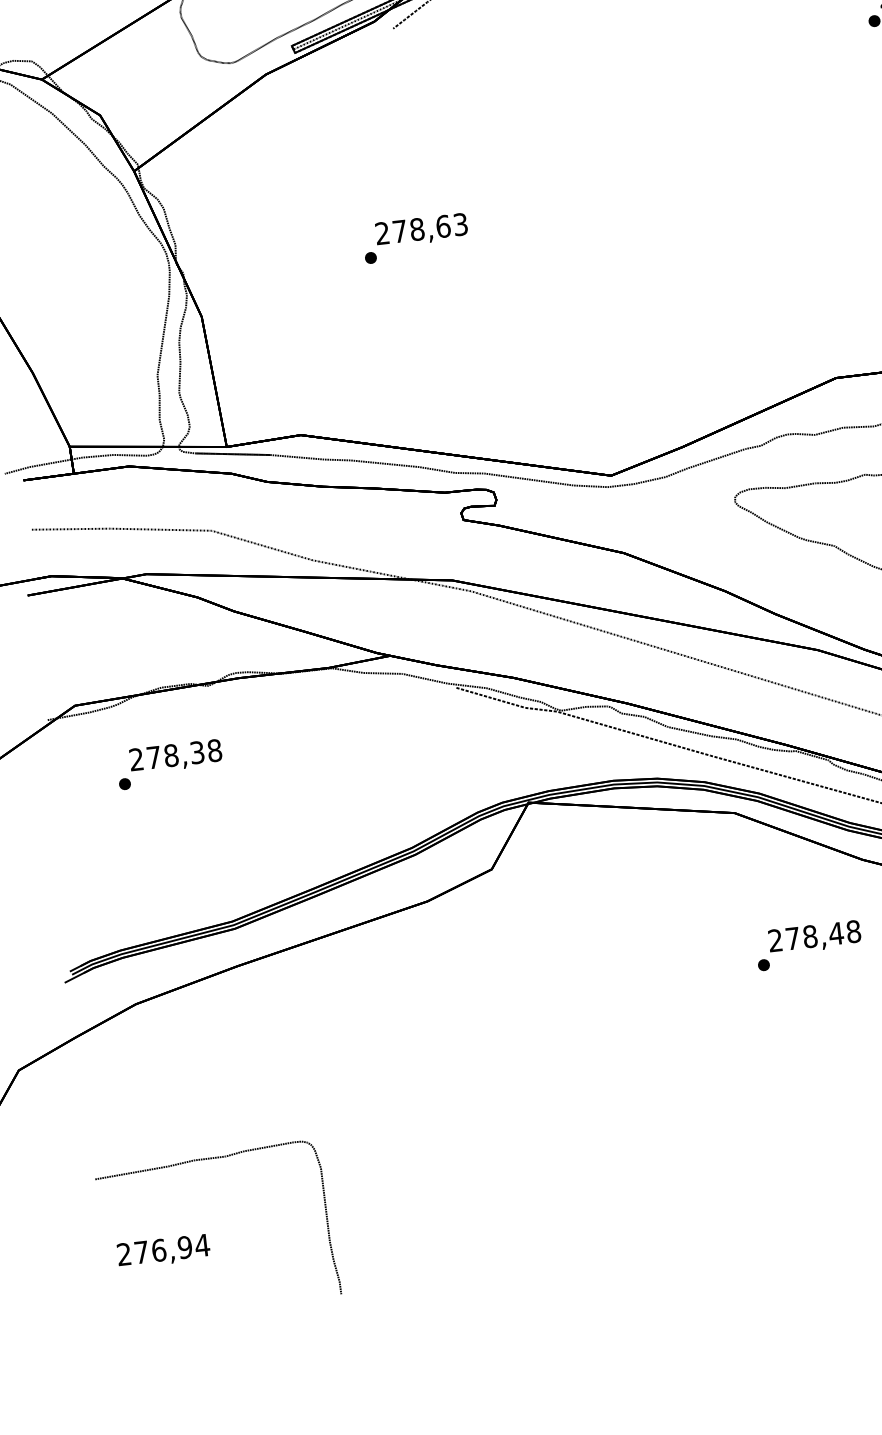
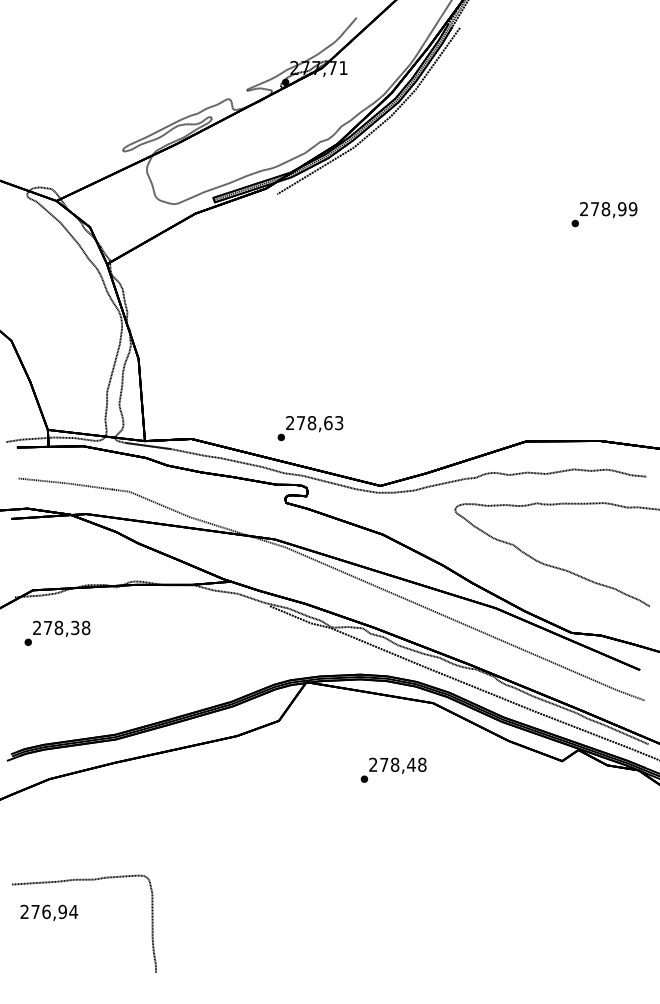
text: (415, 238) -> (310, 428), moved
text: (169, 763) -> (57, 632), moved
text: (808, 944) -> (393, 769), moved
text: (163, 1250) -> (49, 912), moved

